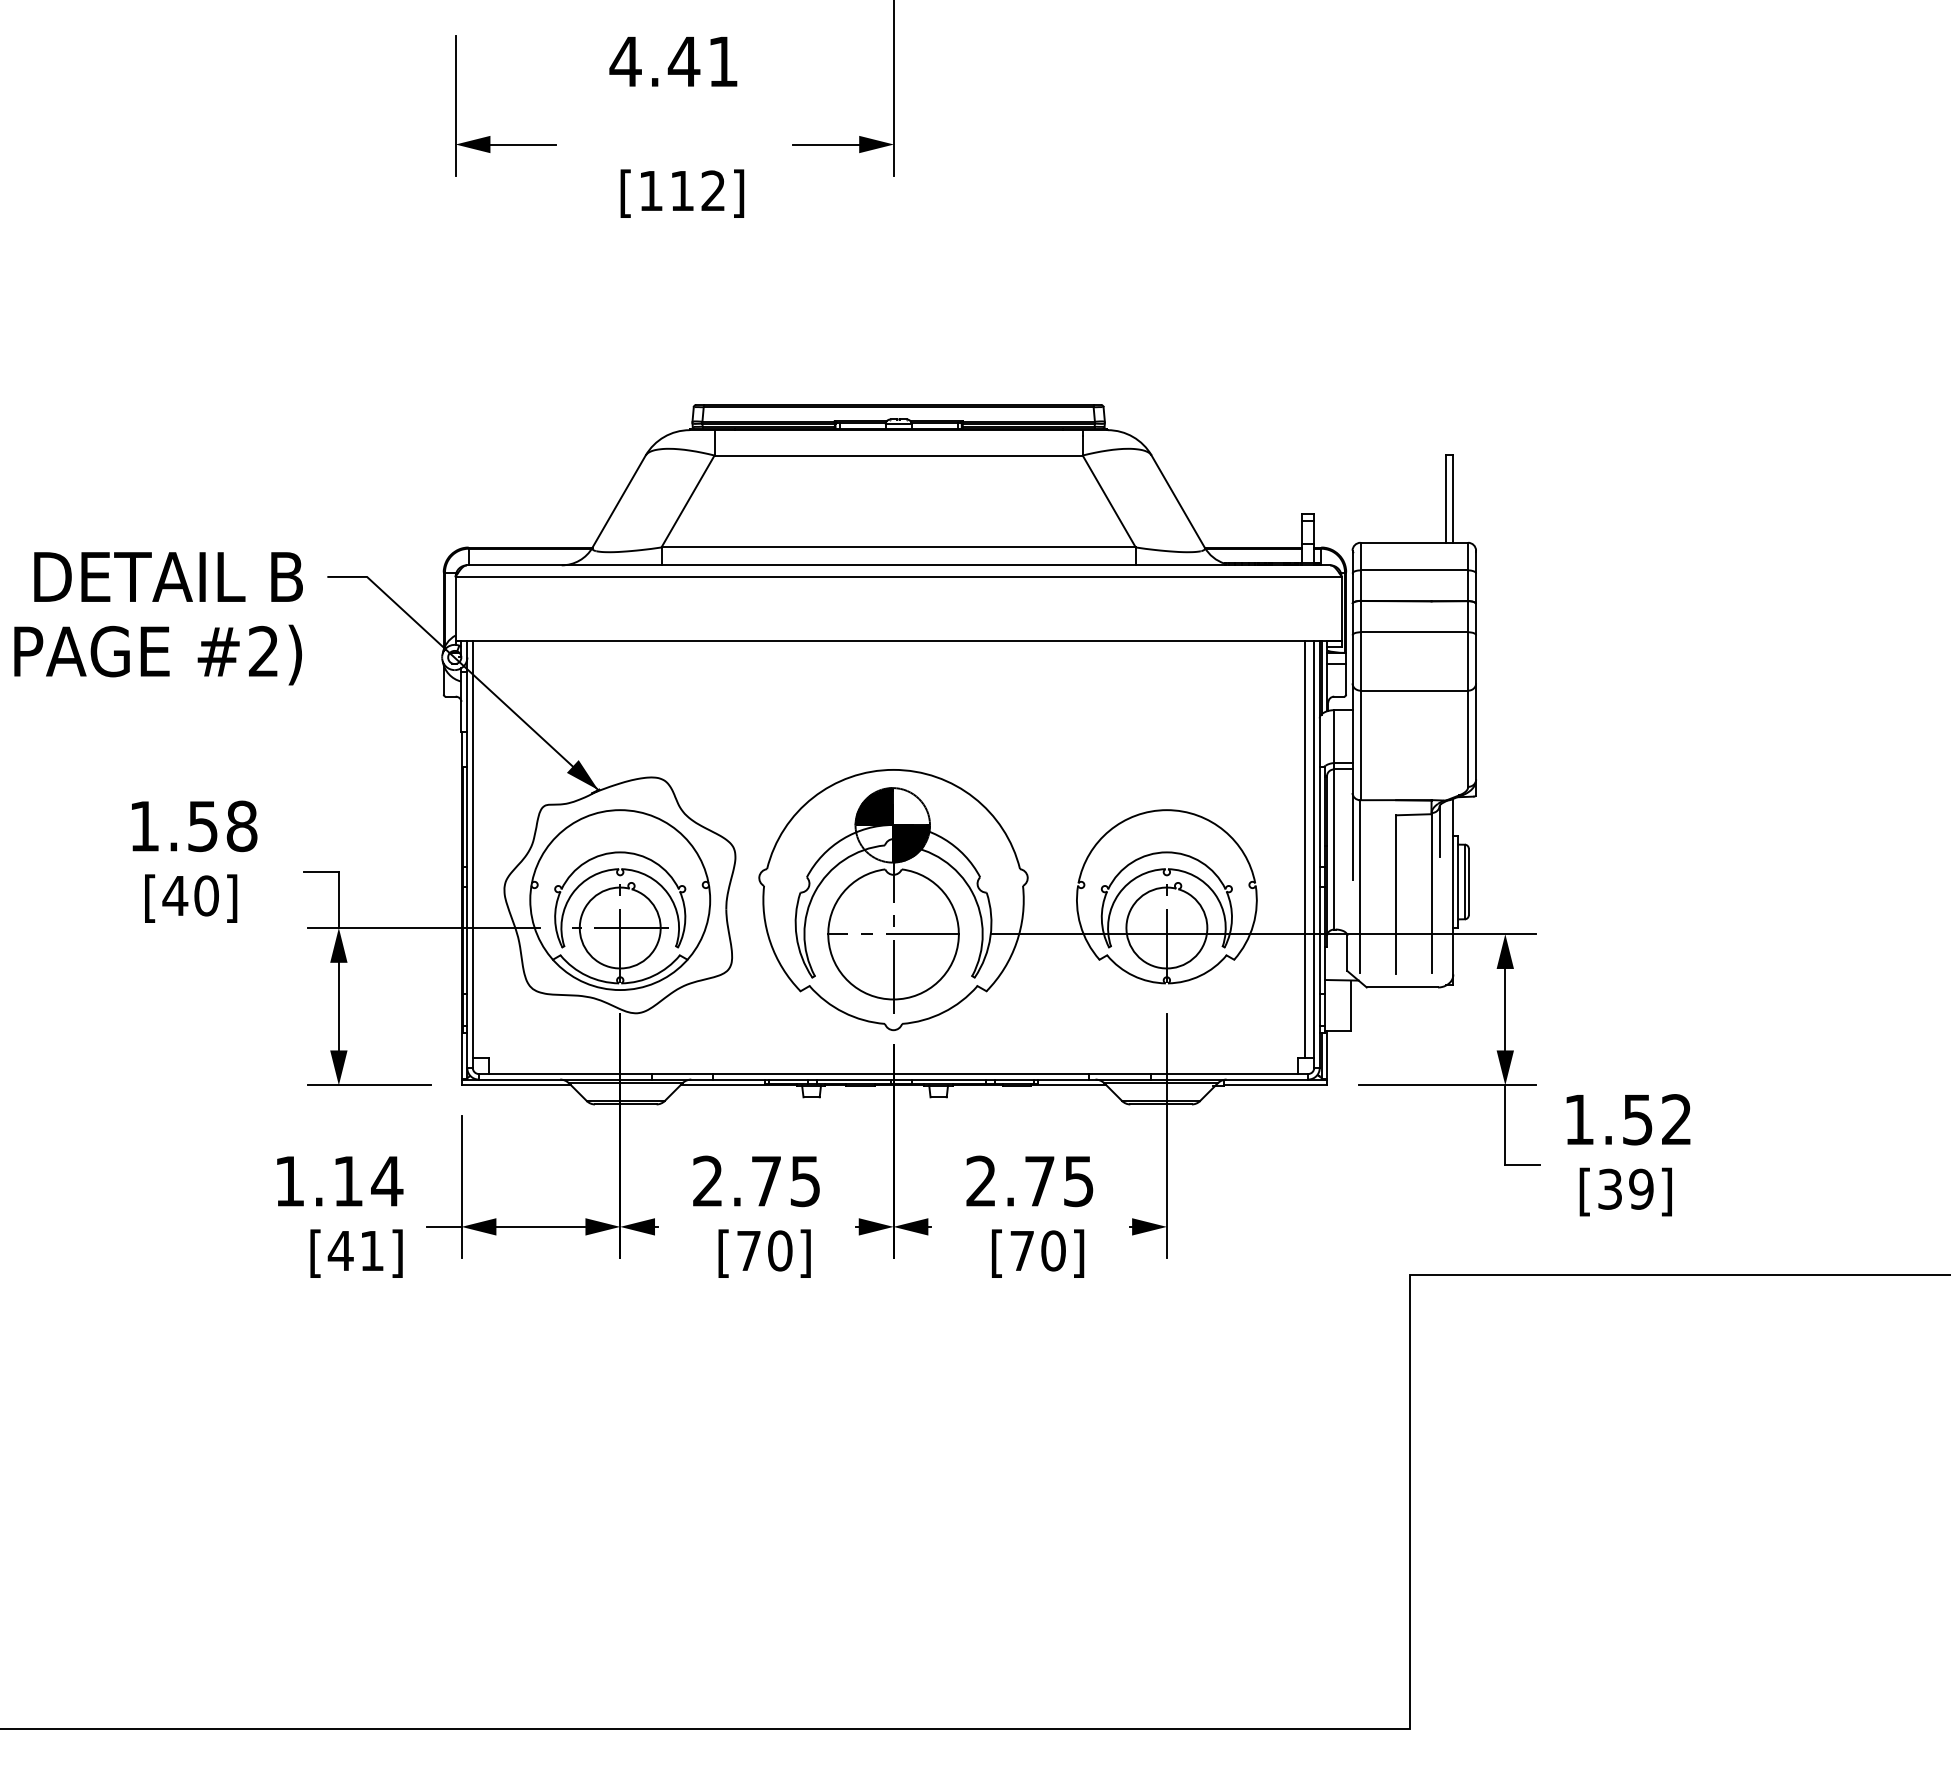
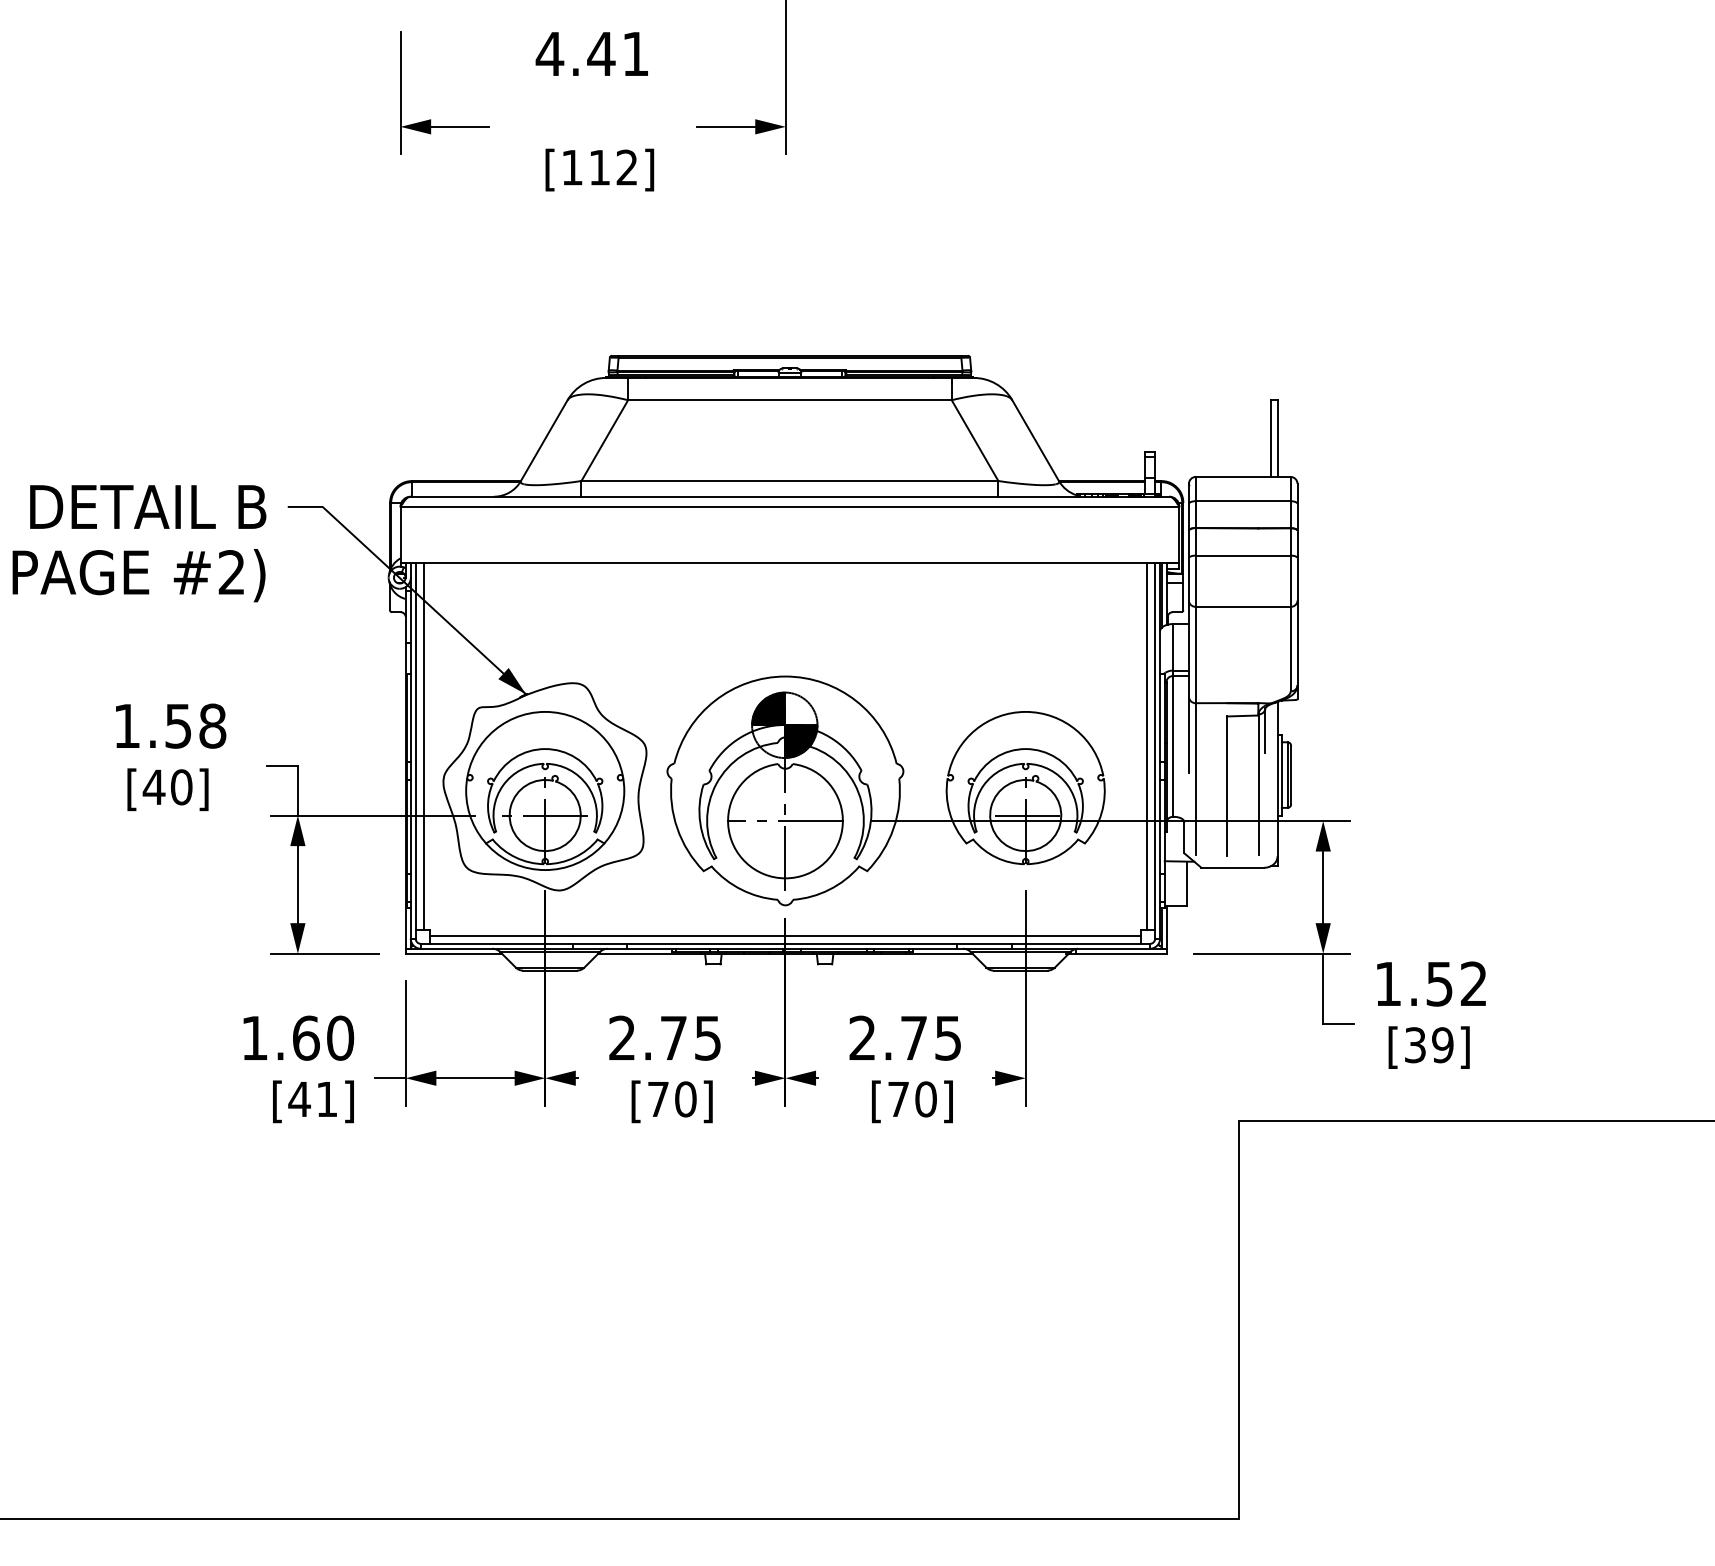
line: (481, 849) -> (423, 746), added
line: (1166, 928) -> (1025, 815), added
line: (893, 1065) -> (785, 936), added
text: (368, 1181) -> (323, 1038), 1.14 -> 1.60

